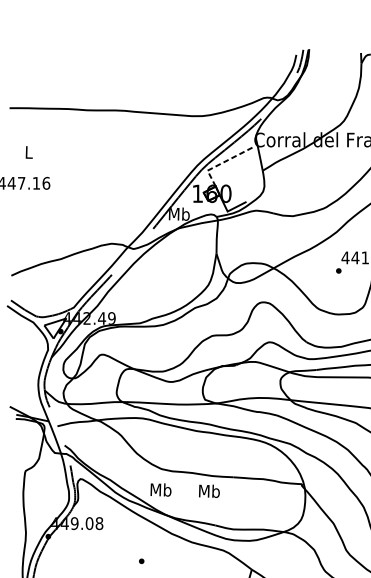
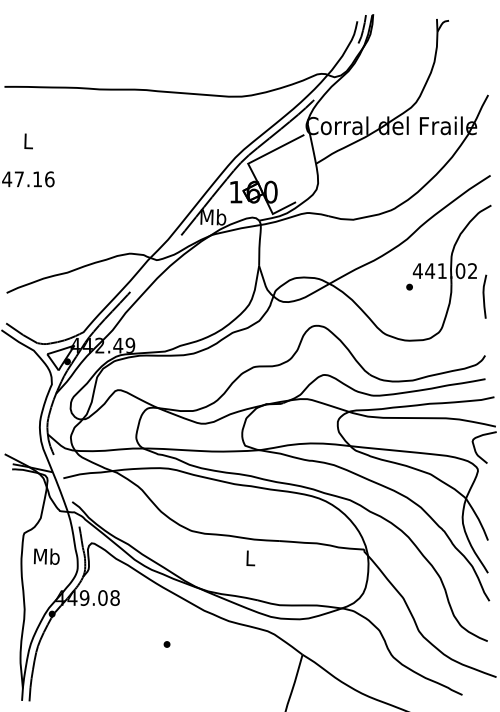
line: (222, 163) -> (266, 154), dashed -> solid
text: (160, 489) -> (46, 556), moved
text: (209, 491) -> (250, 558), Mb -> L

